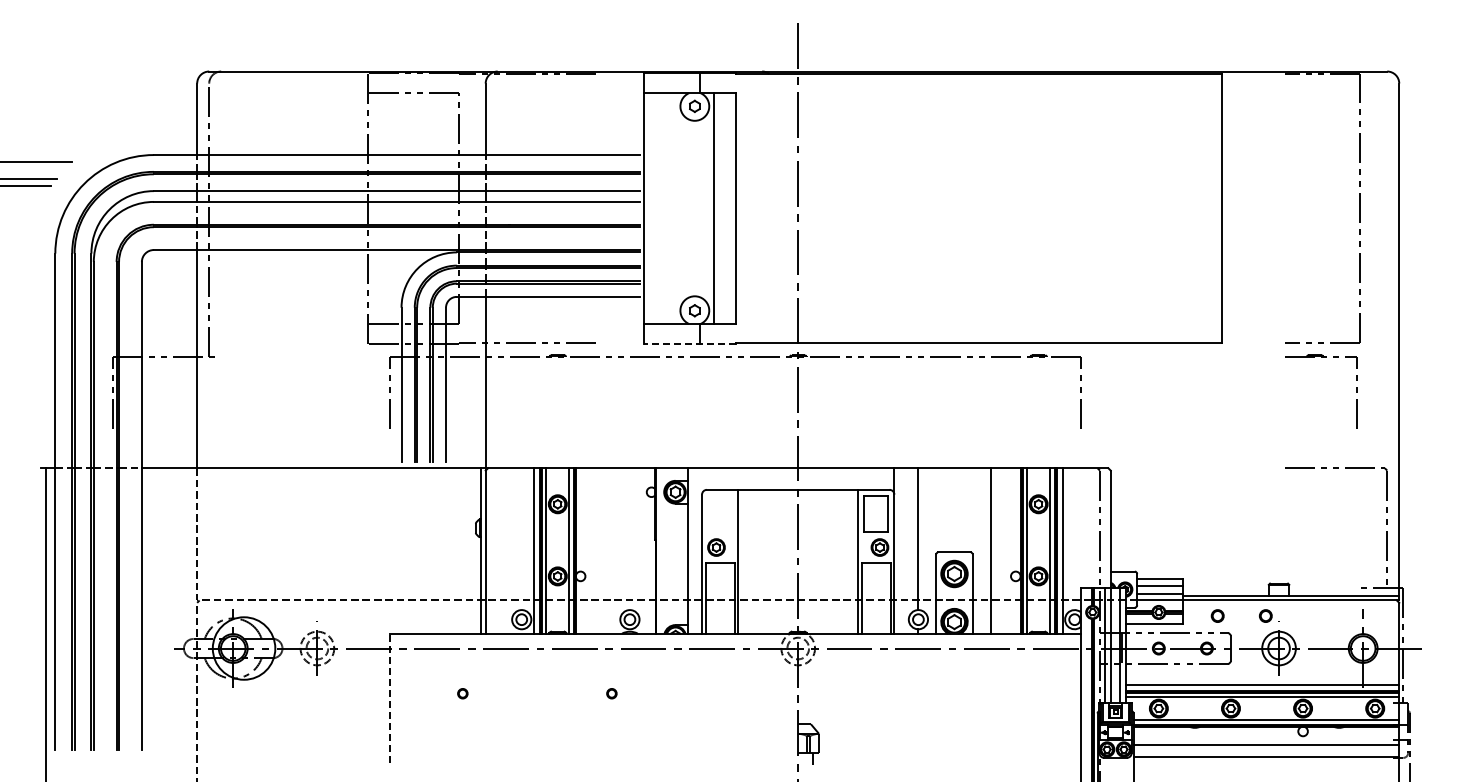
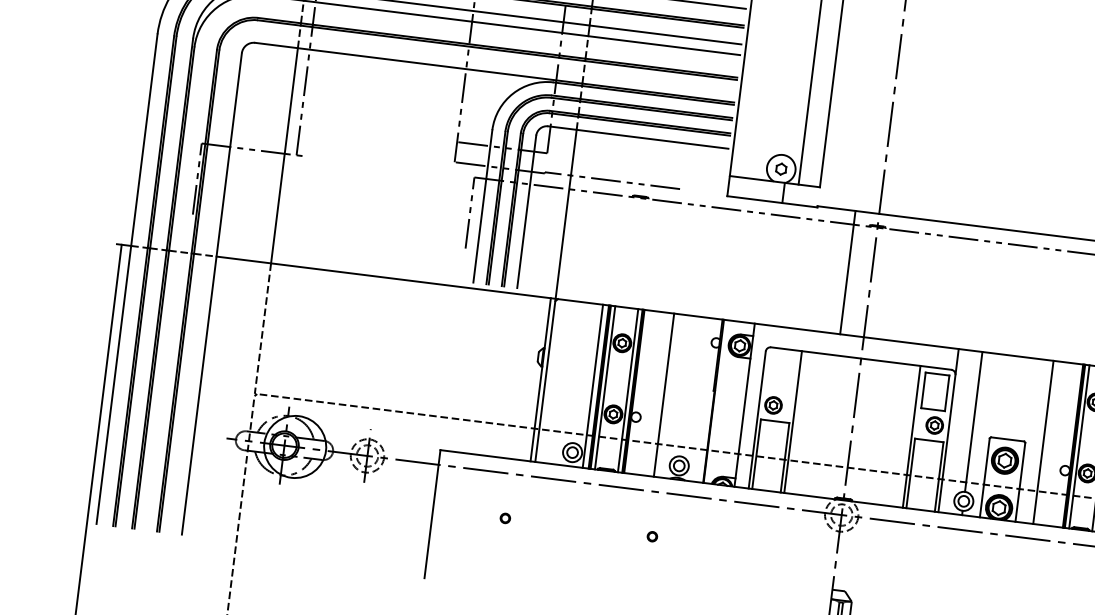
line: (690, 344) -> (772, 201), dashed -> solid
line: (774, 405) -> (848, 272), added
line: (605, 550) -> (663, 394), added
line: (389, 698) -> (432, 514), dashed -> solid

